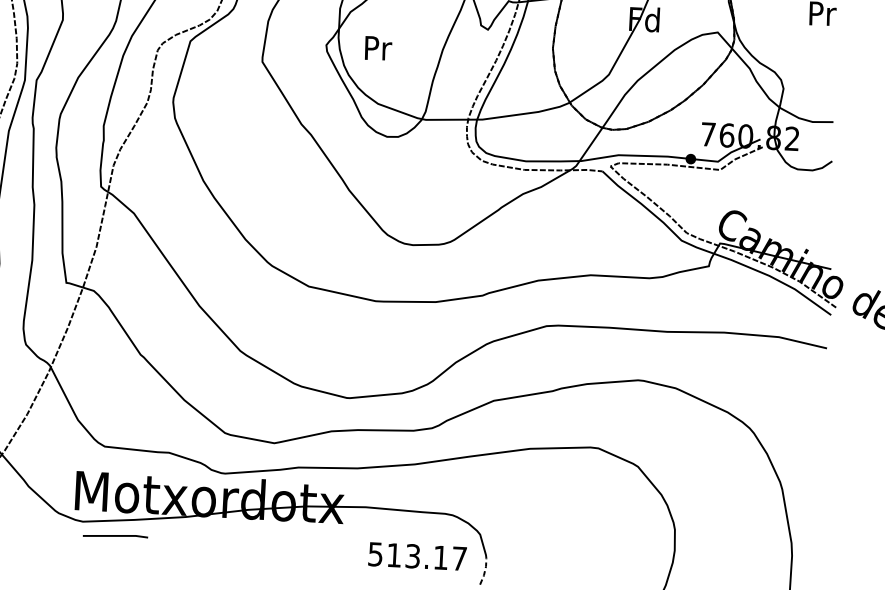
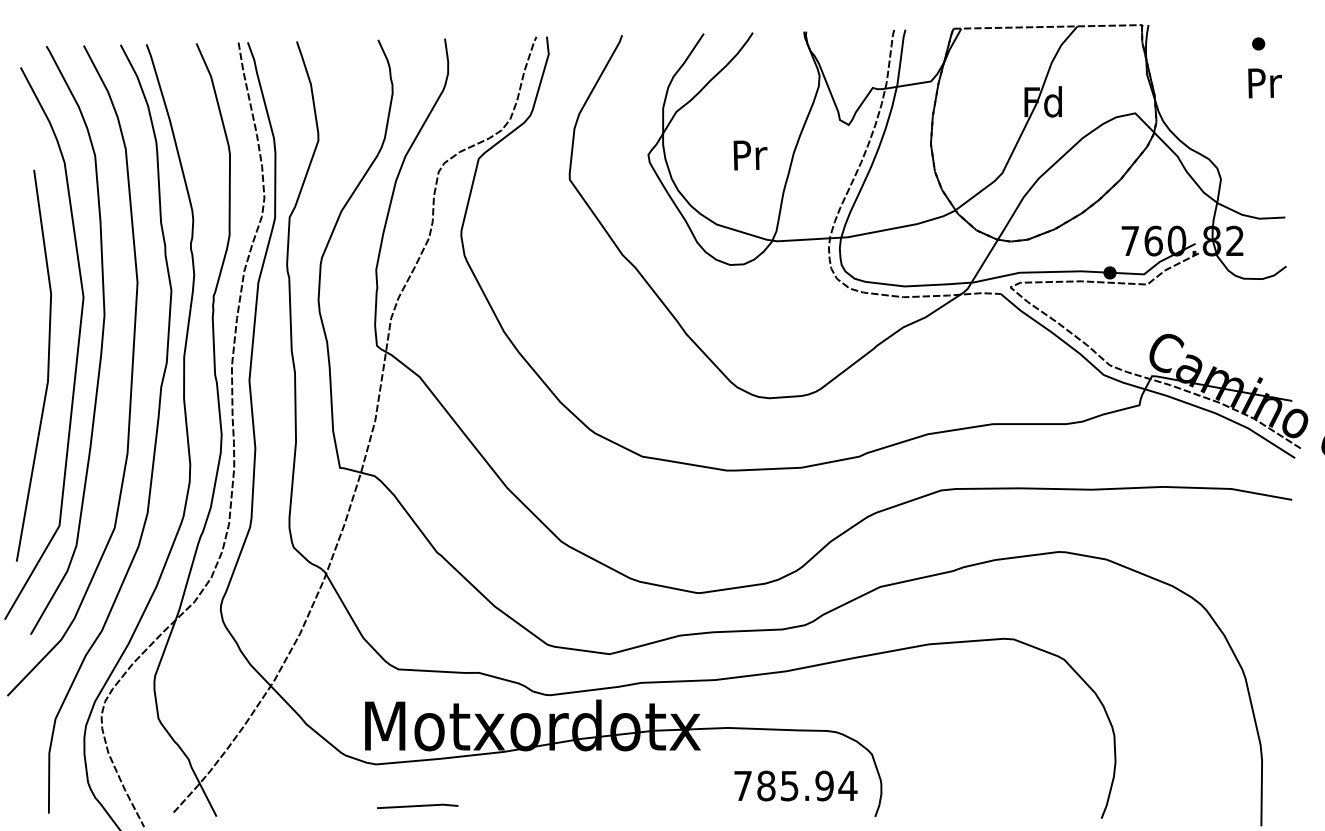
text: (378, 48) -> (750, 155), moved
line: (115, 535) -> (417, 805), moved
text: (417, 556) -> (795, 785), 513.17 -> 785.94
line: (485, 571) -> (880, 800), dashed -> solid

